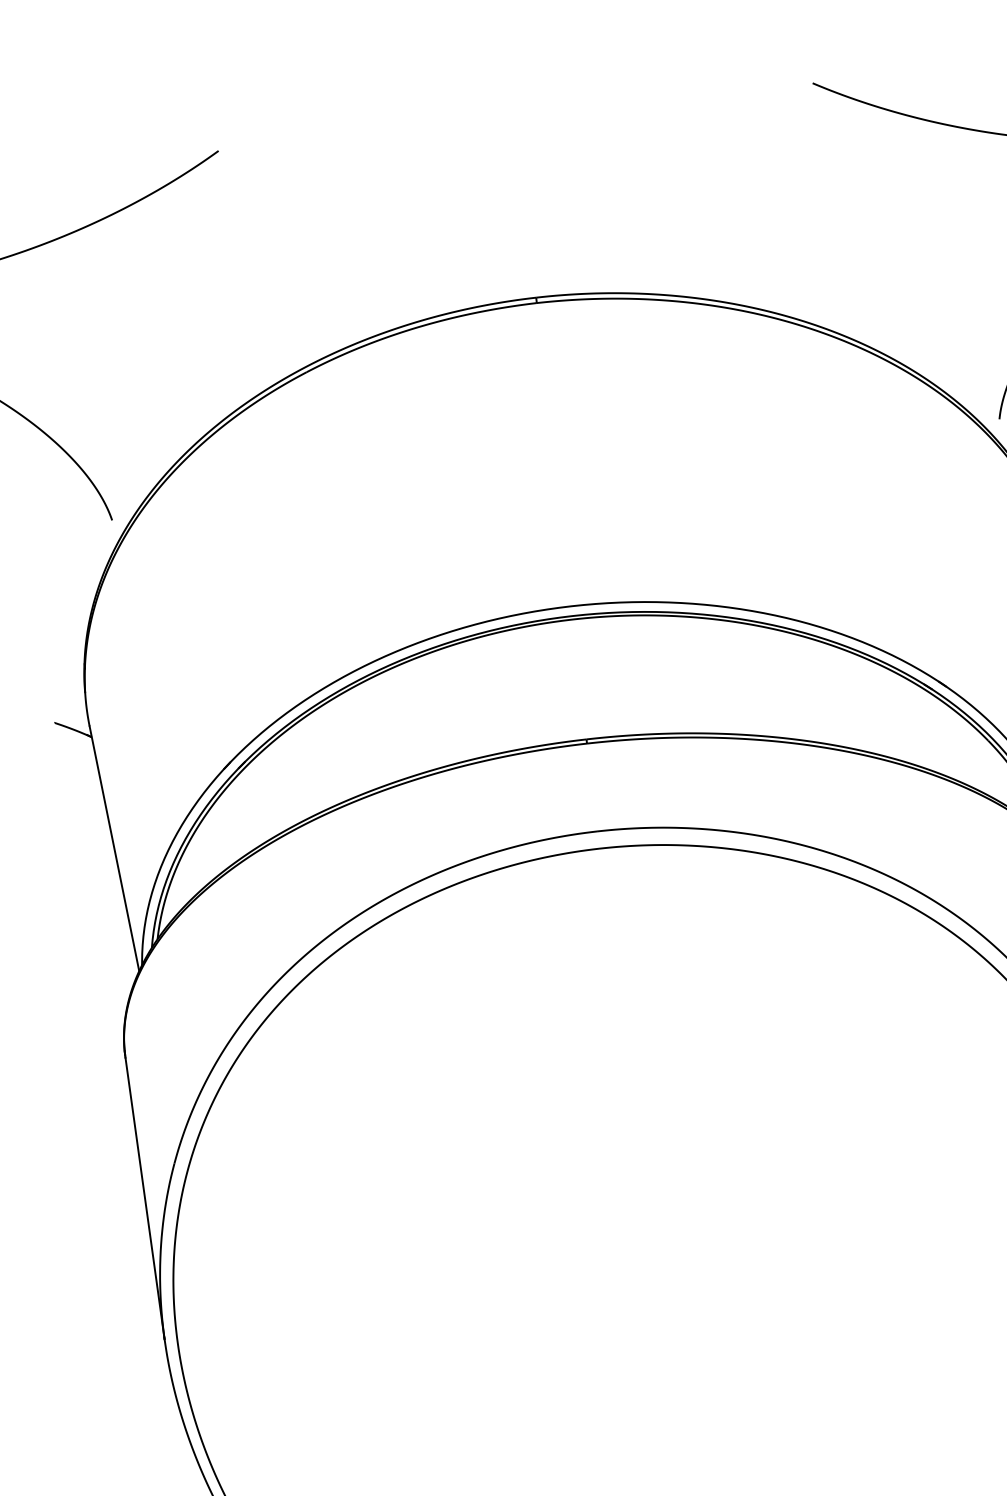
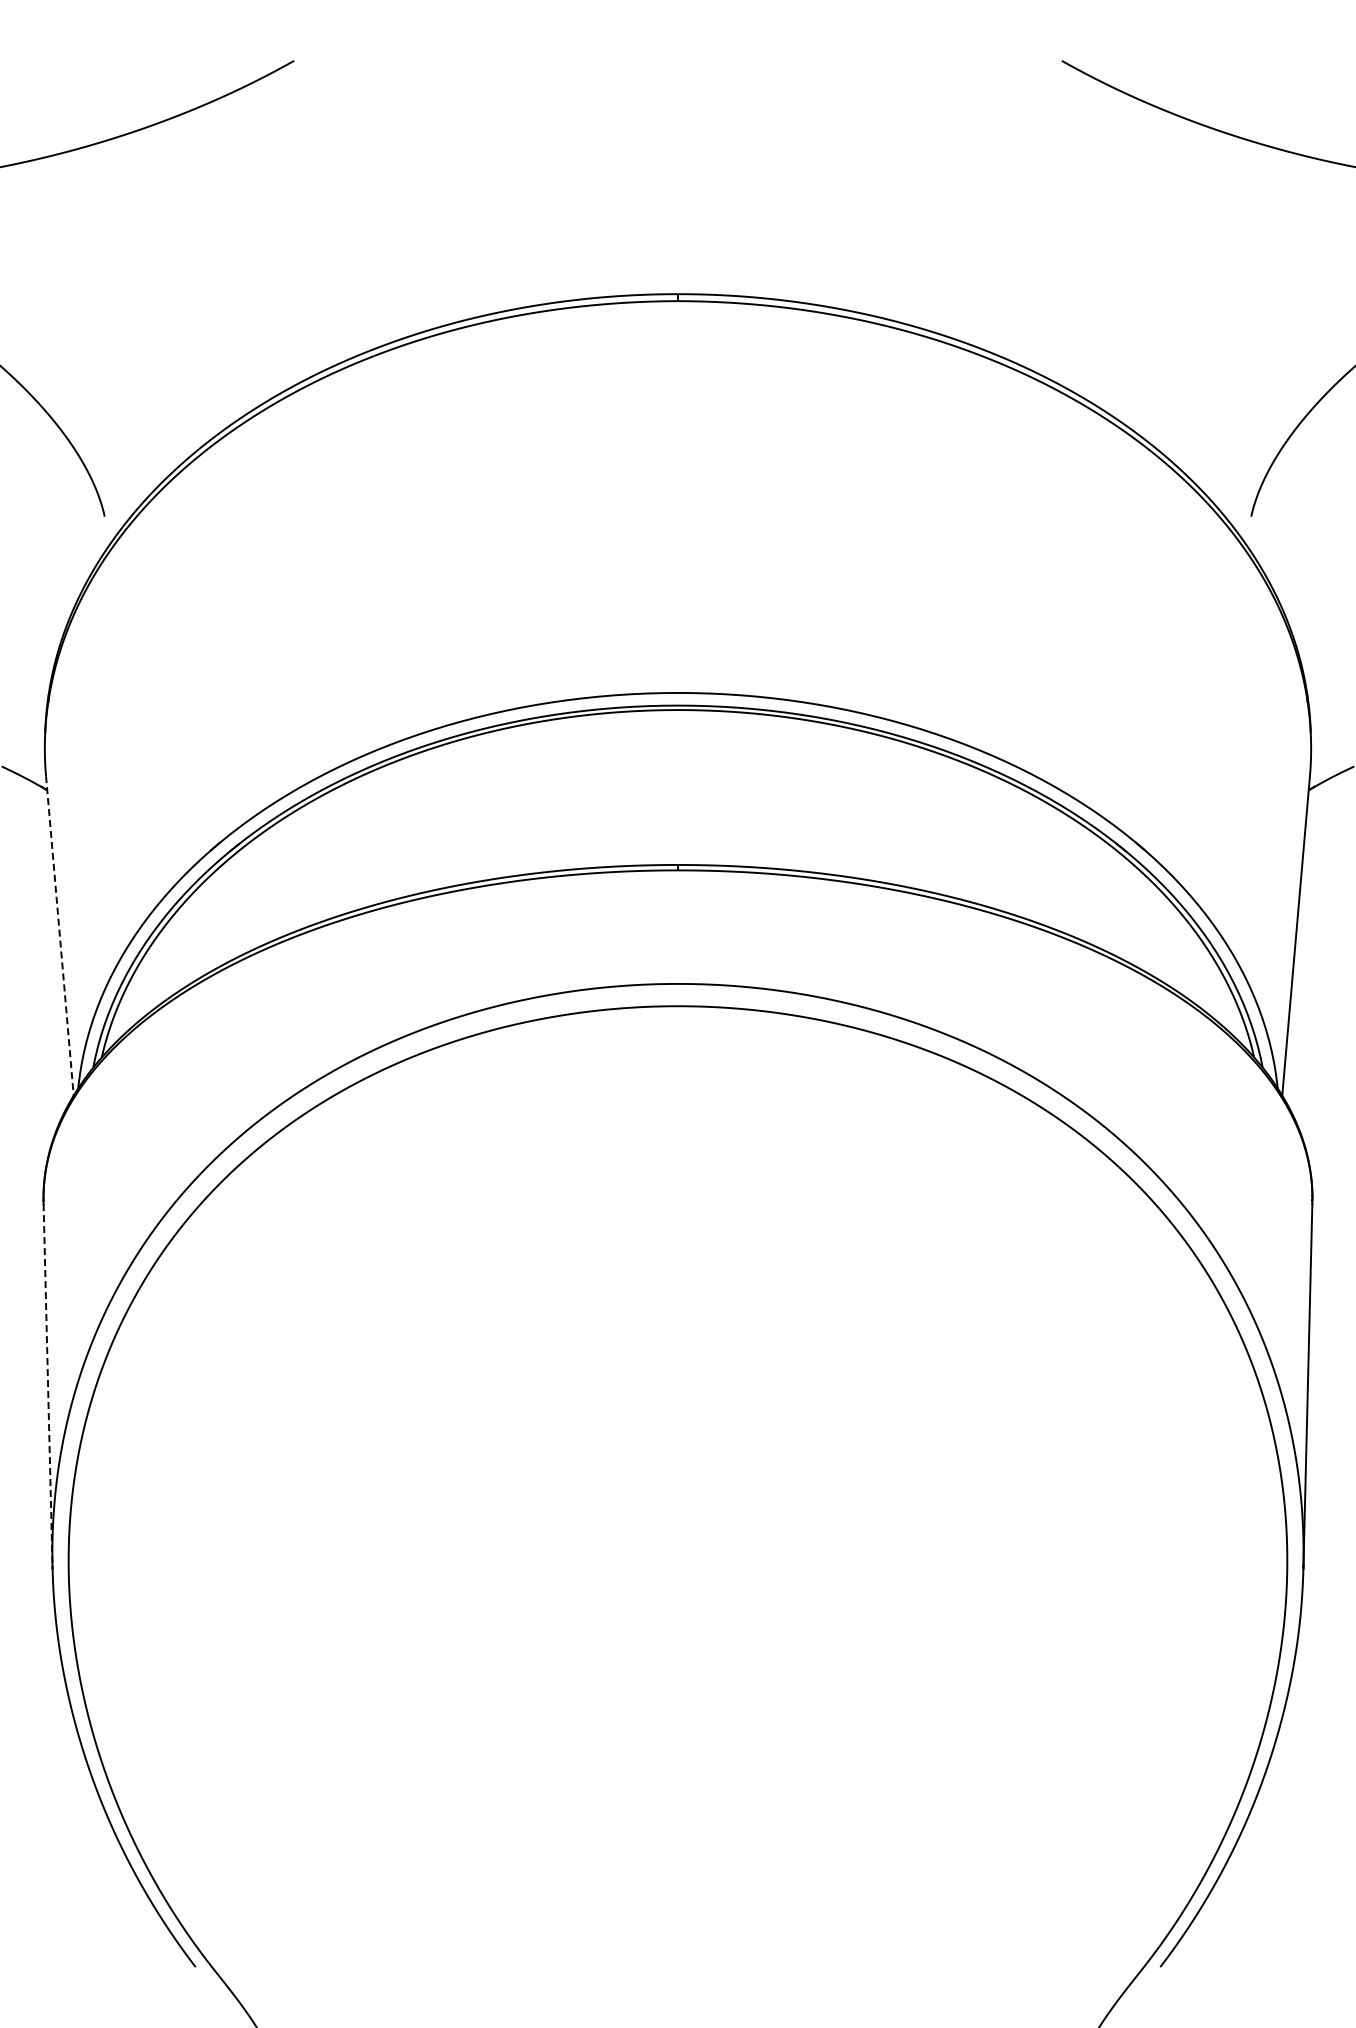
line: (114, 849) -> (59, 936), solid -> dashed
line: (145, 1198) -> (48, 1386), solid -> dashed

